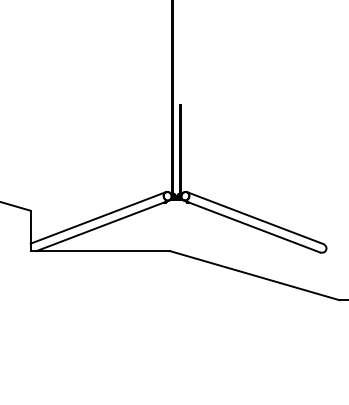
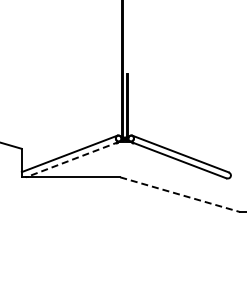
line: (102, 225) -> (72, 159), solid -> dashed
line: (255, 275) -> (180, 194), solid -> dashed

